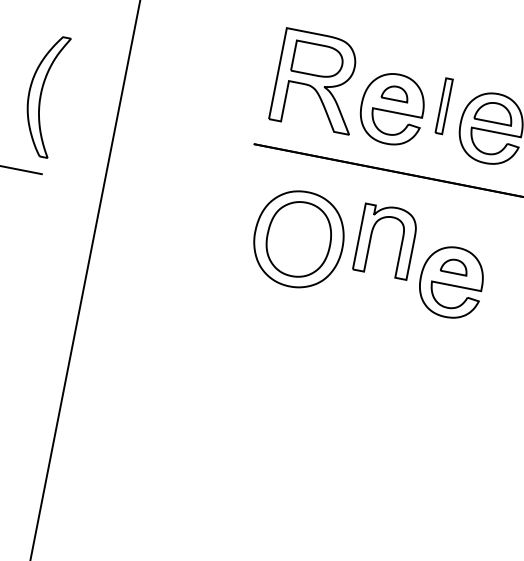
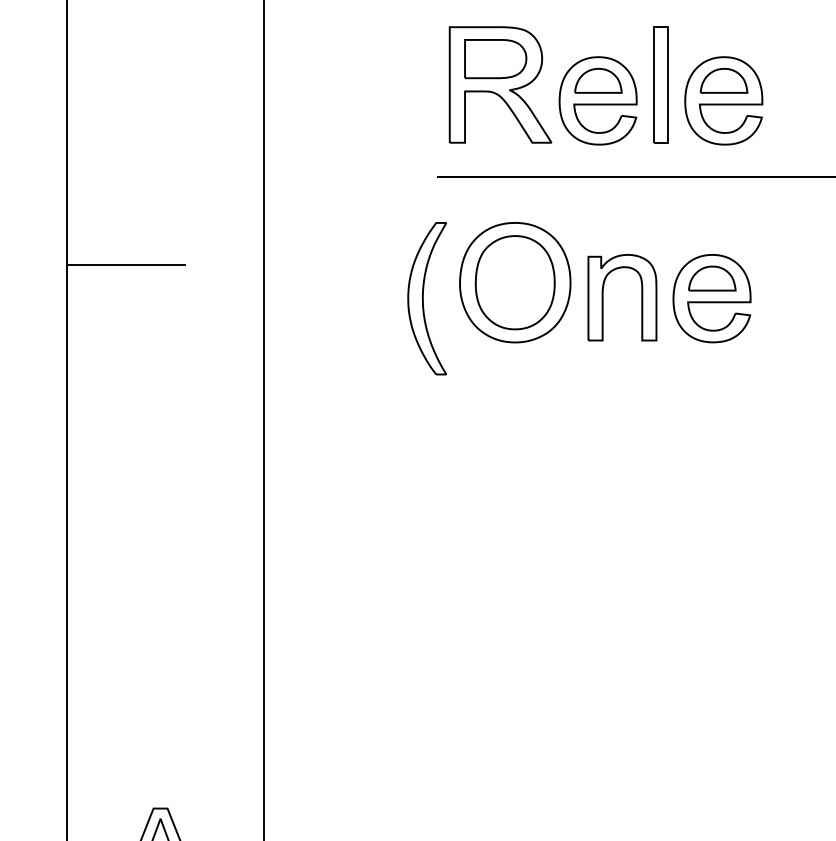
part: (395, 93) -> (598, 80), size x1.43
part: (43, 95) -> (426, 298), moved
part: (443, 105) -> (660, 84), size x1.67
part: (371, 237) -> (603, 297), moved
part: (454, 266) -> (712, 278), size x1.43

